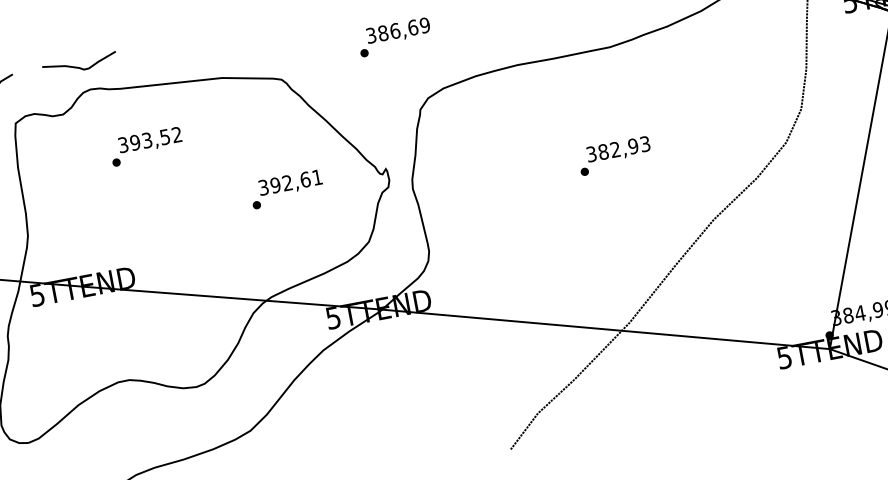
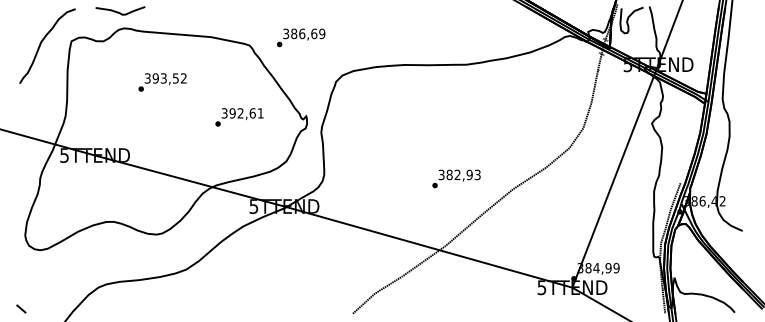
text: (395, 36) -> (301, 37), moved
text: (146, 146) -> (162, 82), moved
text: (614, 155) -> (456, 178), moved

